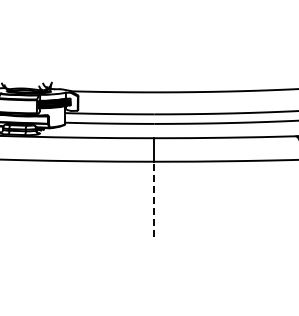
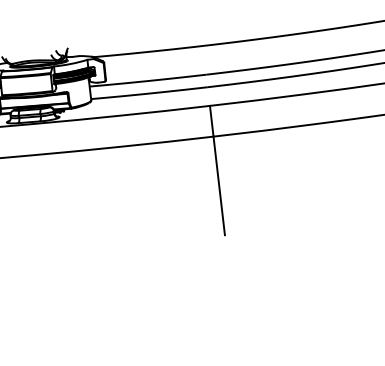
line: (154, 199) -> (219, 185), dashed -> solid

